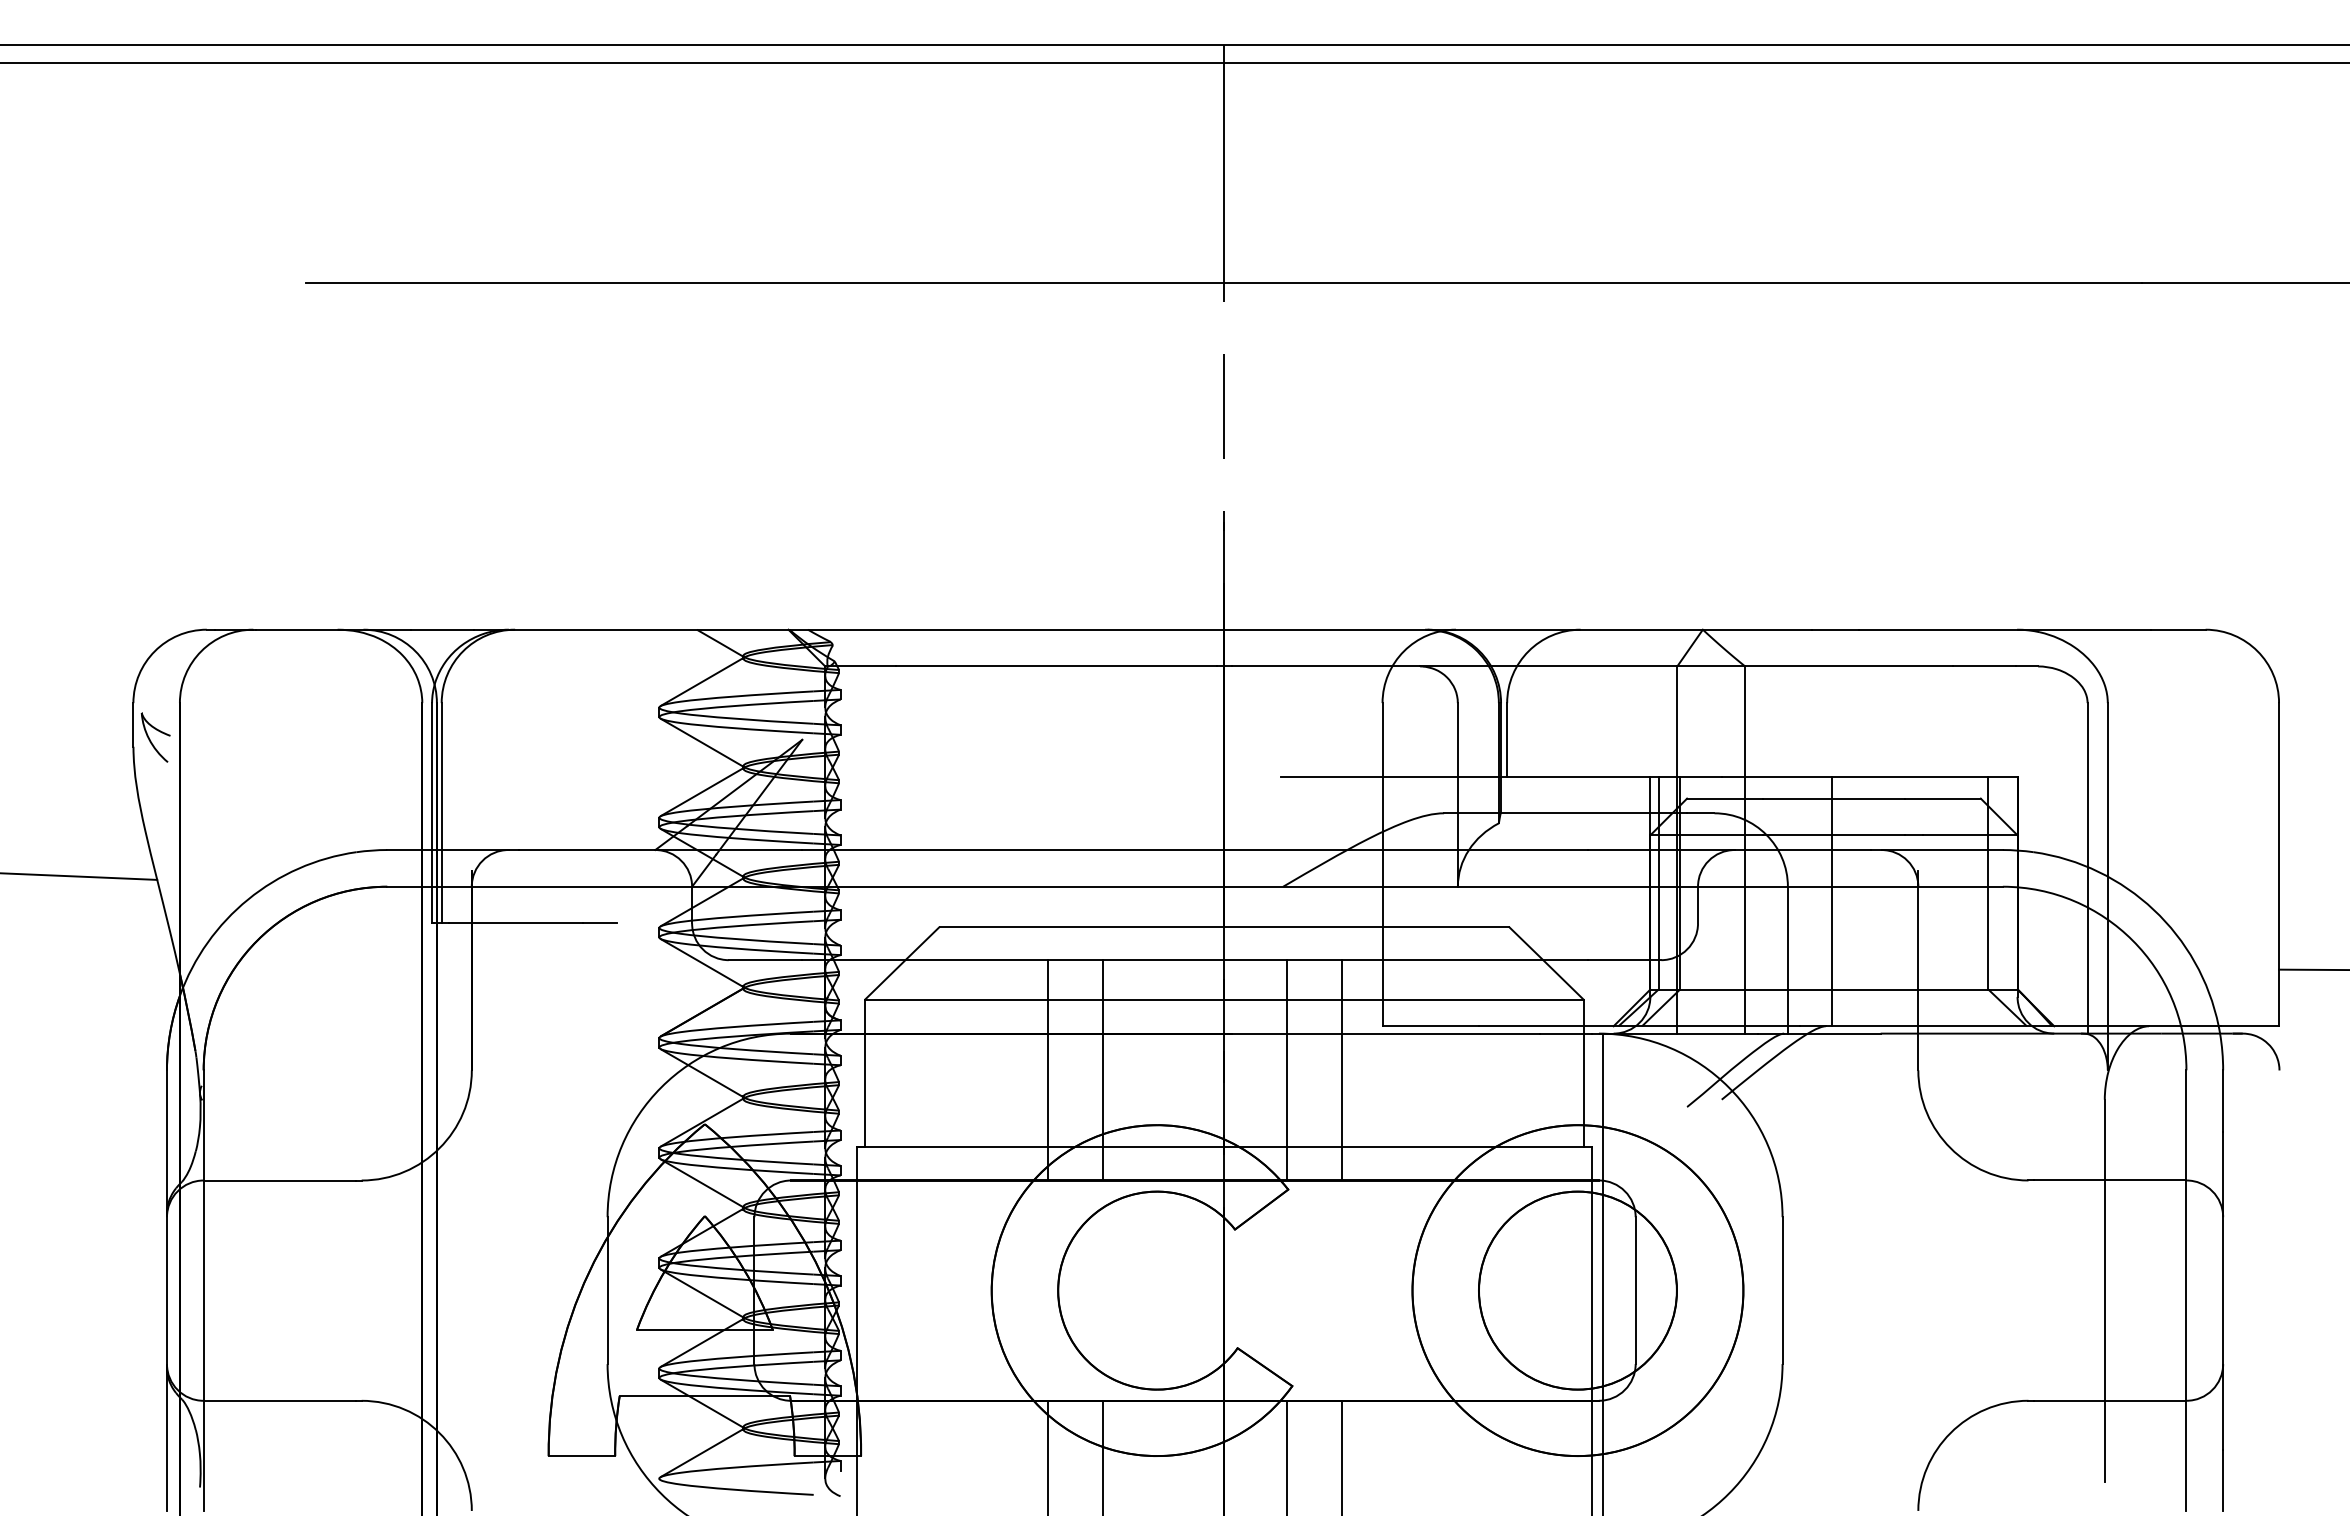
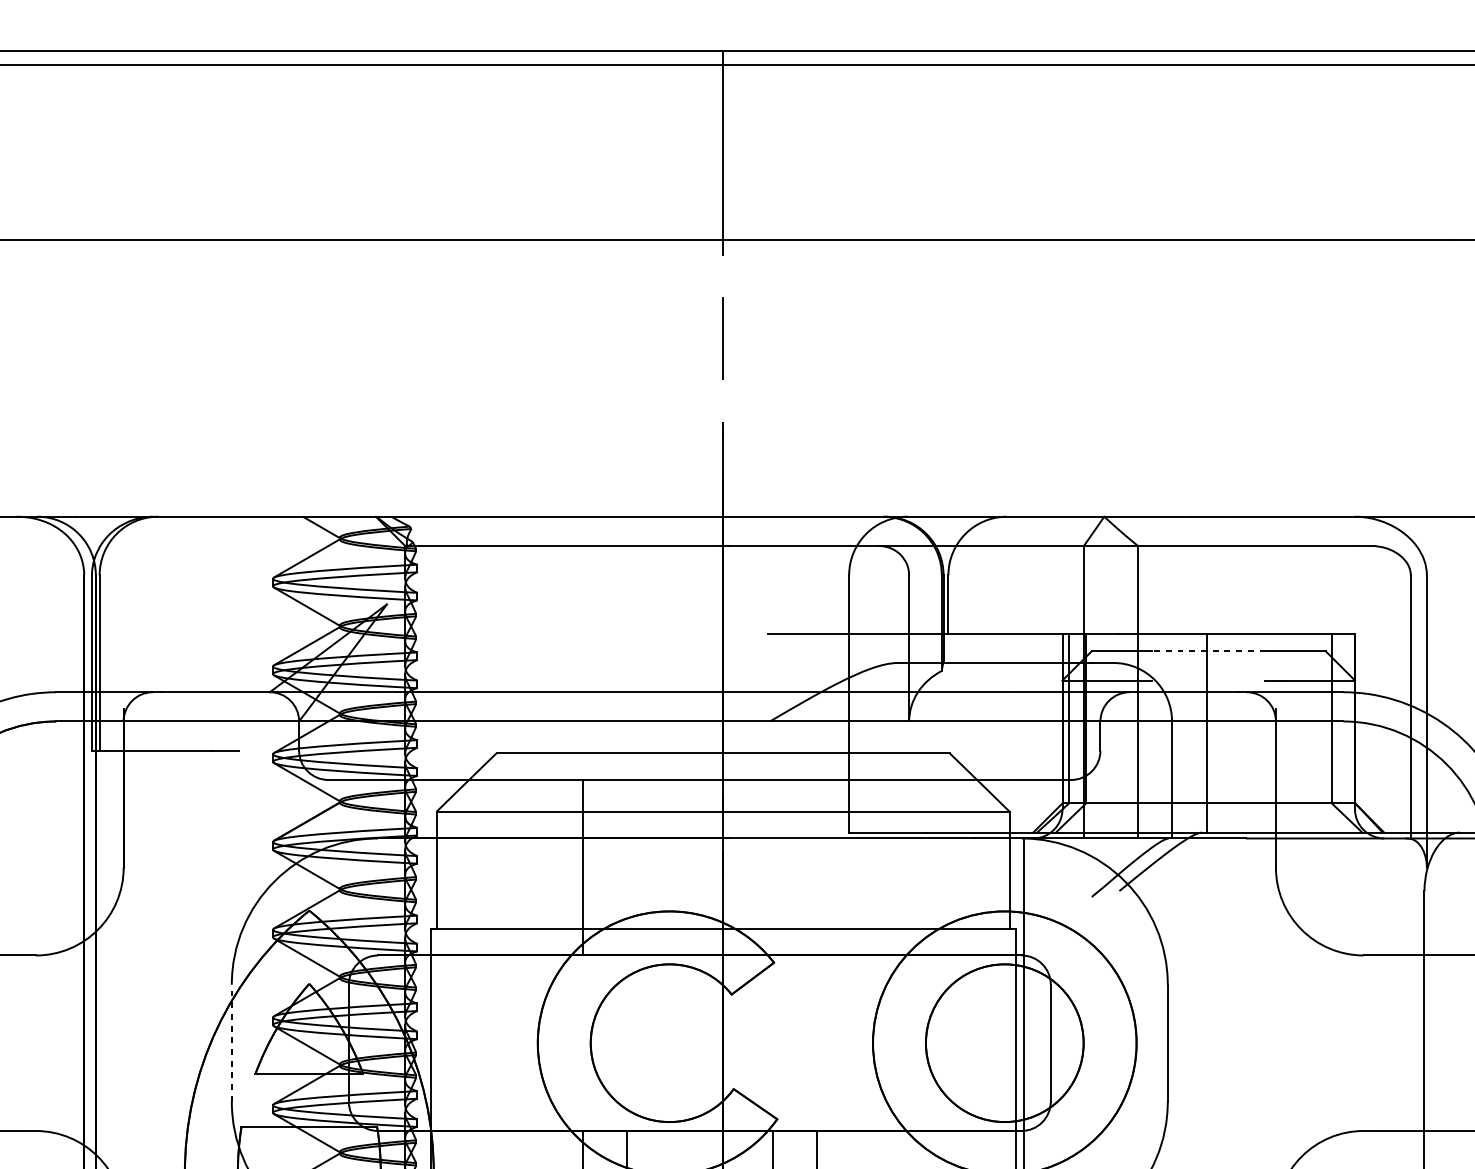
line: (1833, 798) -> (1208, 651), solid -> dashed
line: (1833, 835) -> (1208, 680), removed
line: (1103, 1070) -> (626, 867), removed
line: (1286, 1070) -> (772, 867), removed
line: (1341, 1070) -> (816, 867), removed
line: (607, 1290) -> (231, 1043), solid -> dashed

